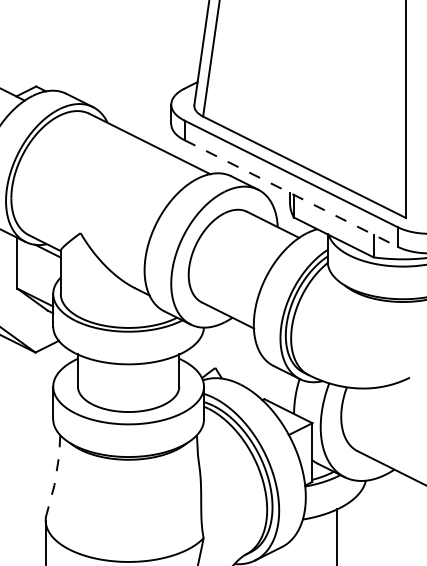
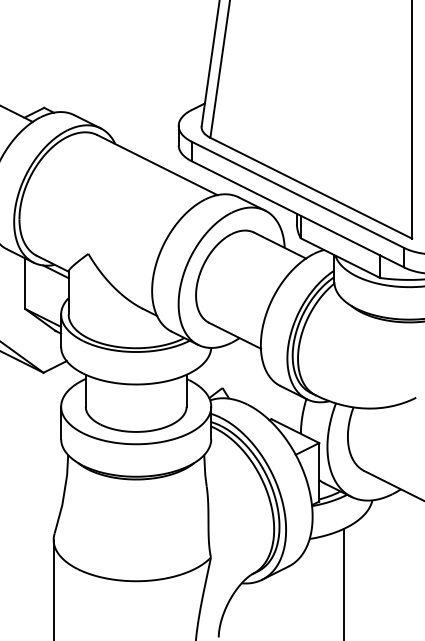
line: (291, 193) -> (298, 214), dashed -> solid
line: (56, 474) -> (64, 494), dashed -> solid

